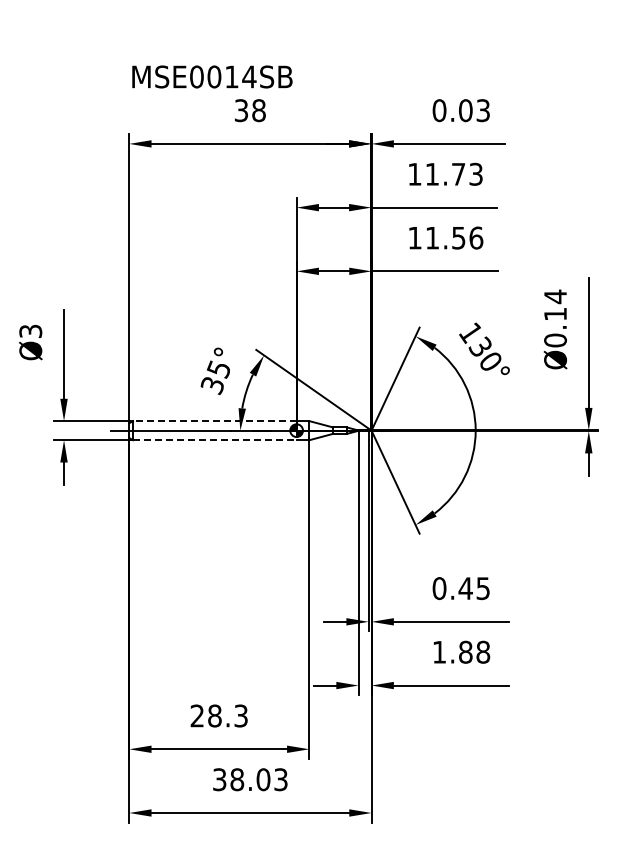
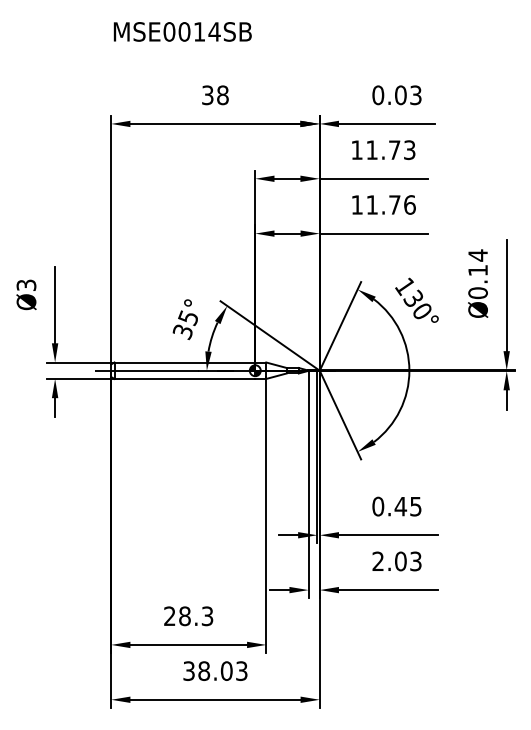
text: (212, 76) -> (182, 31), moved
text: (458, 238) -> (394, 205), 11.56 -> 11.76
line: (214, 421) -> (184, 362), dashed -> solid
line: (214, 440) -> (184, 379), dashed -> solid
text: (461, 651) -> (397, 560), 1.88 -> 2.03

